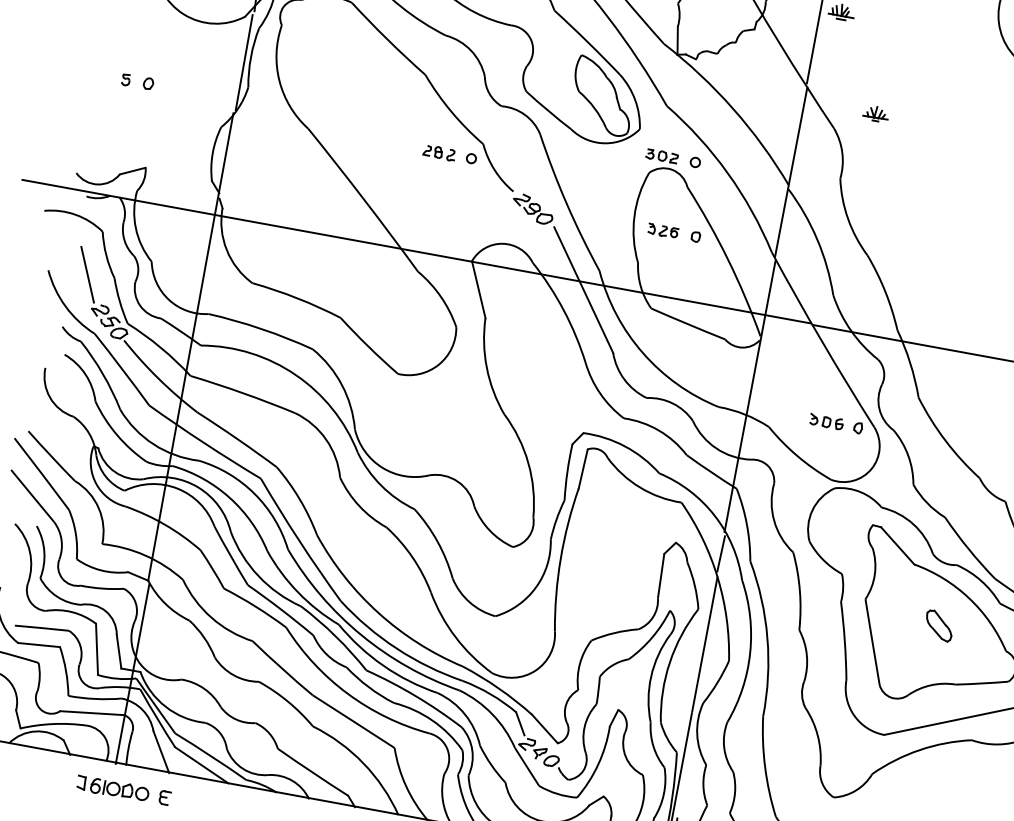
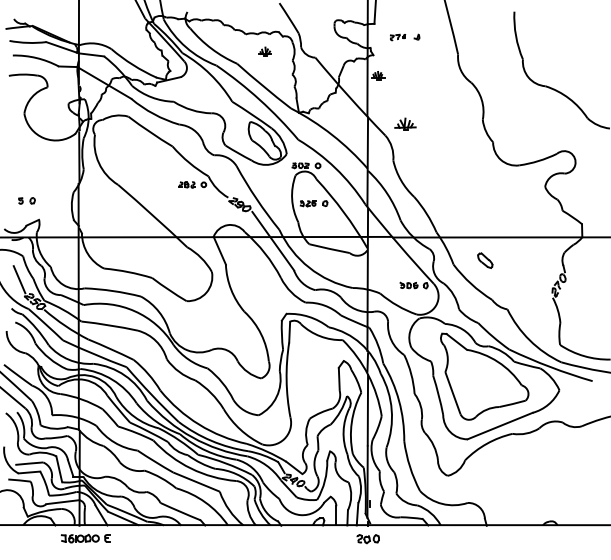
part: (136, 80) -> (26, 200), moved
part: (876, 112) -> (405, 123), size x1.6
part: (939, 625) -> (485, 260), moved

